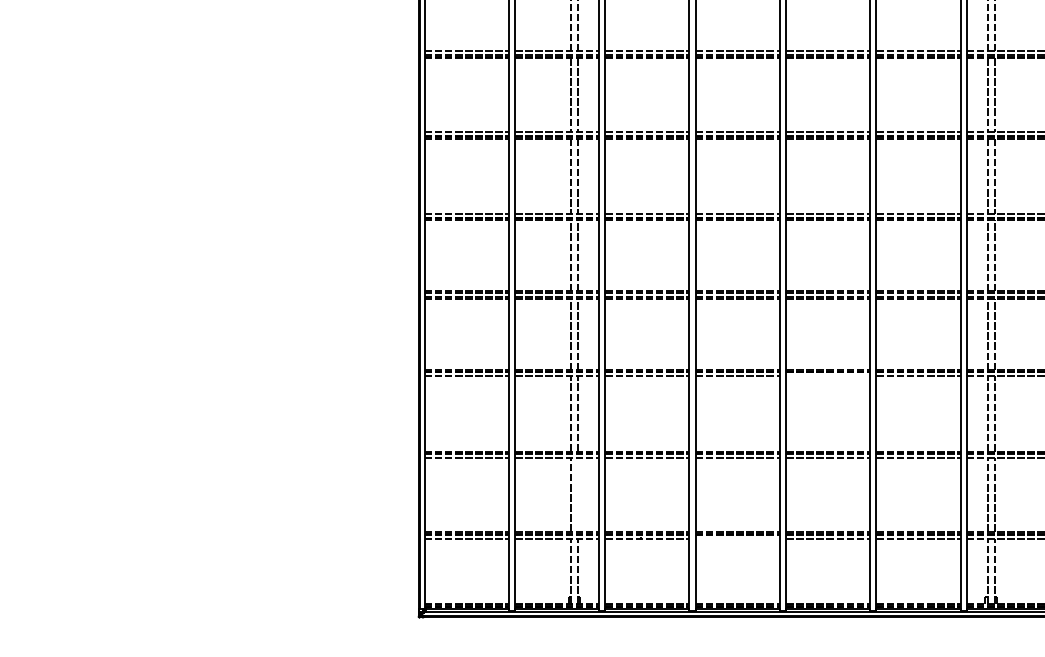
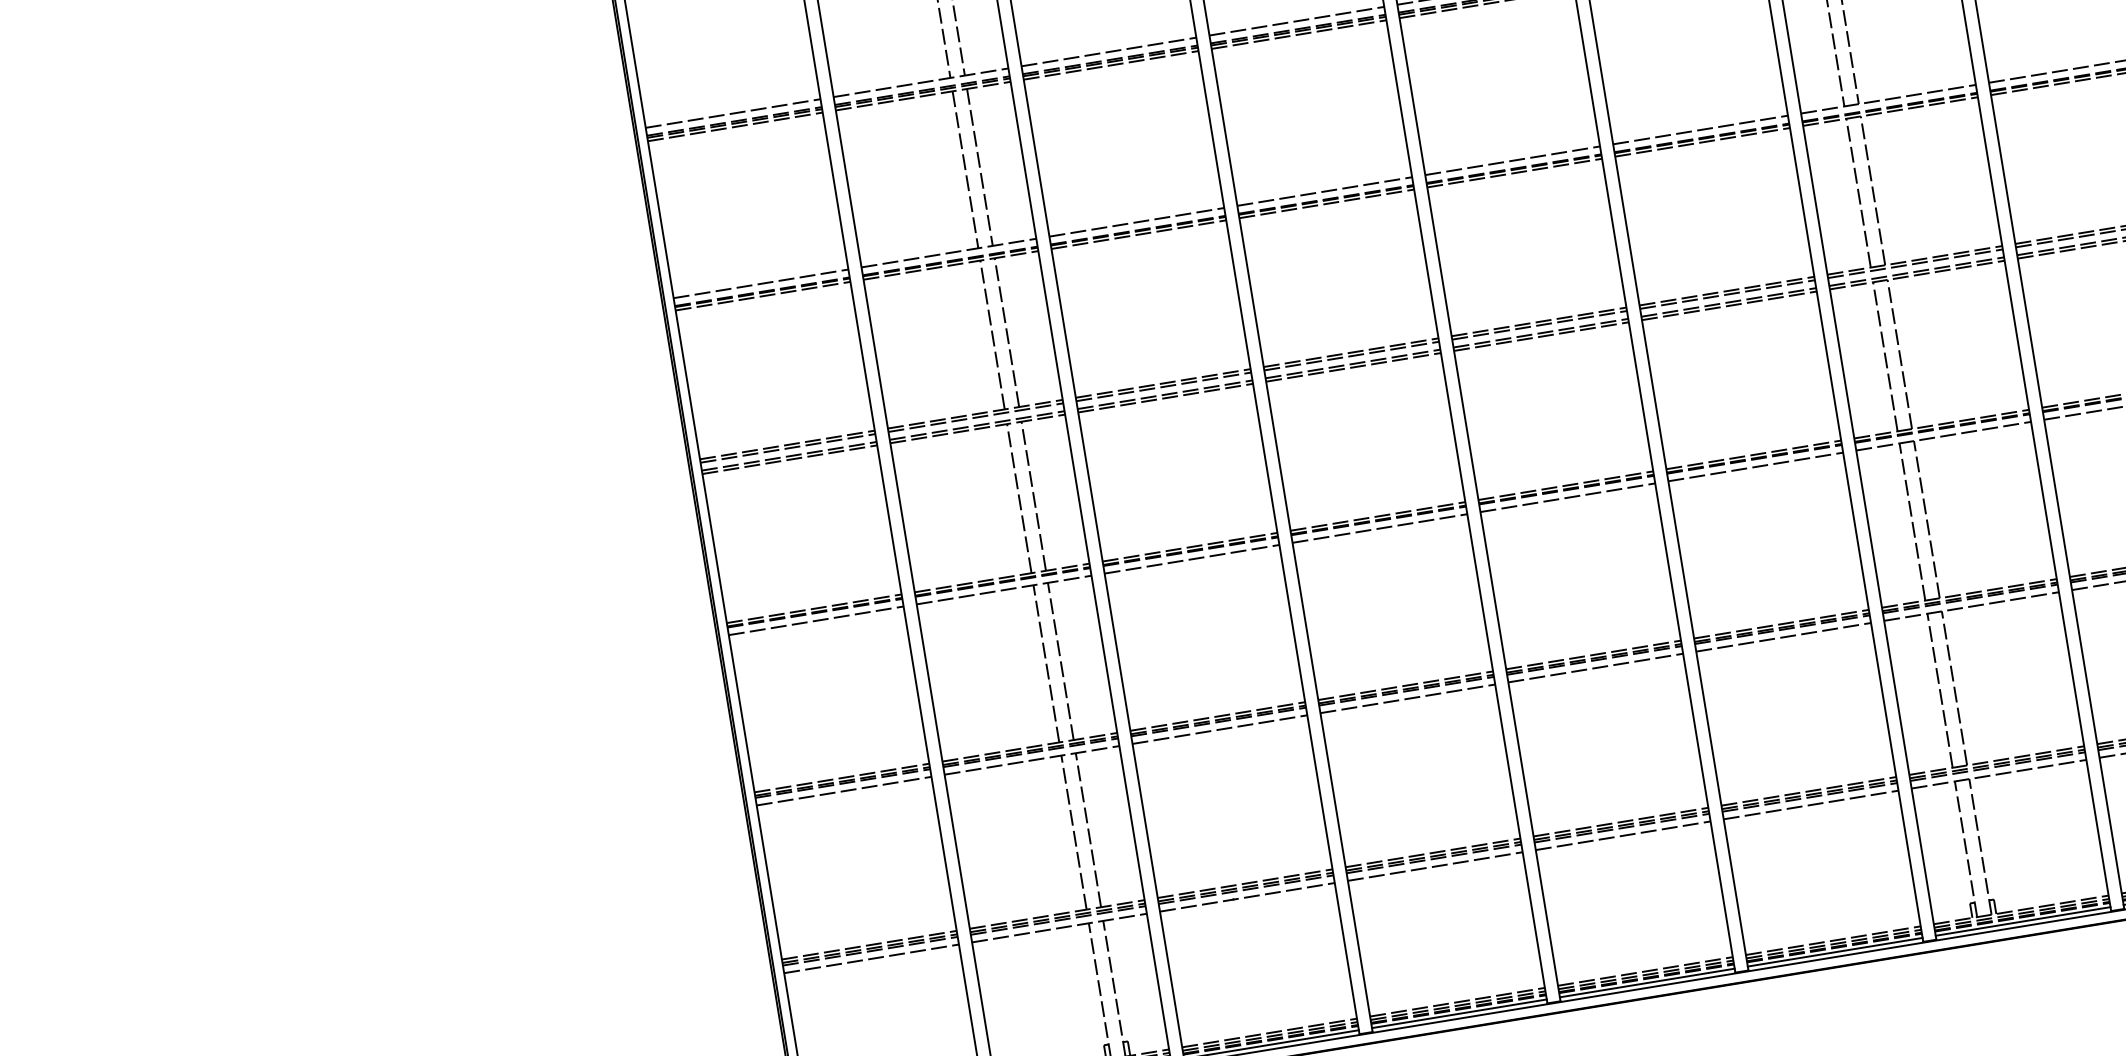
line: (828, 376) -> (1568, 498), added
line: (578, 494) -> (1089, 829), added
line: (737, 538) -> (1434, 866), added

